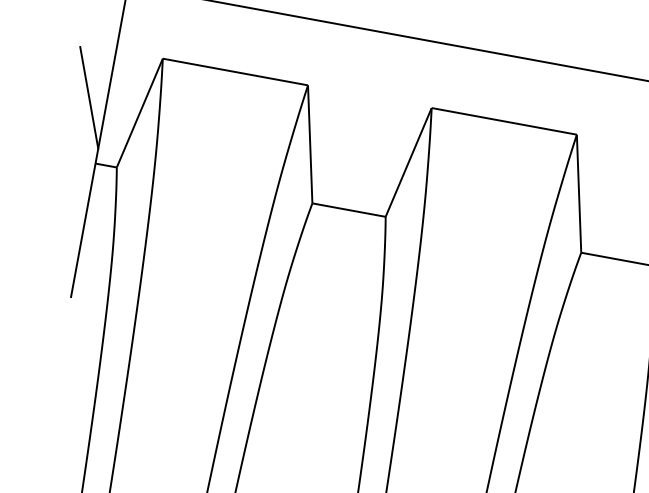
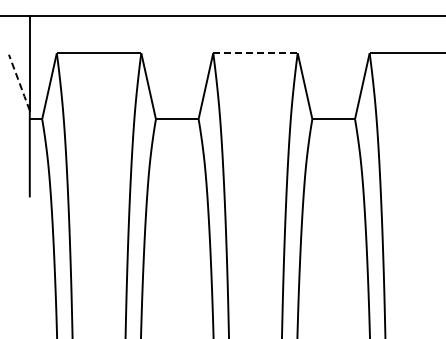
line: (89, 97) -> (19, 82), solid -> dashed
line: (504, 121) -> (255, 53), solid -> dashed

